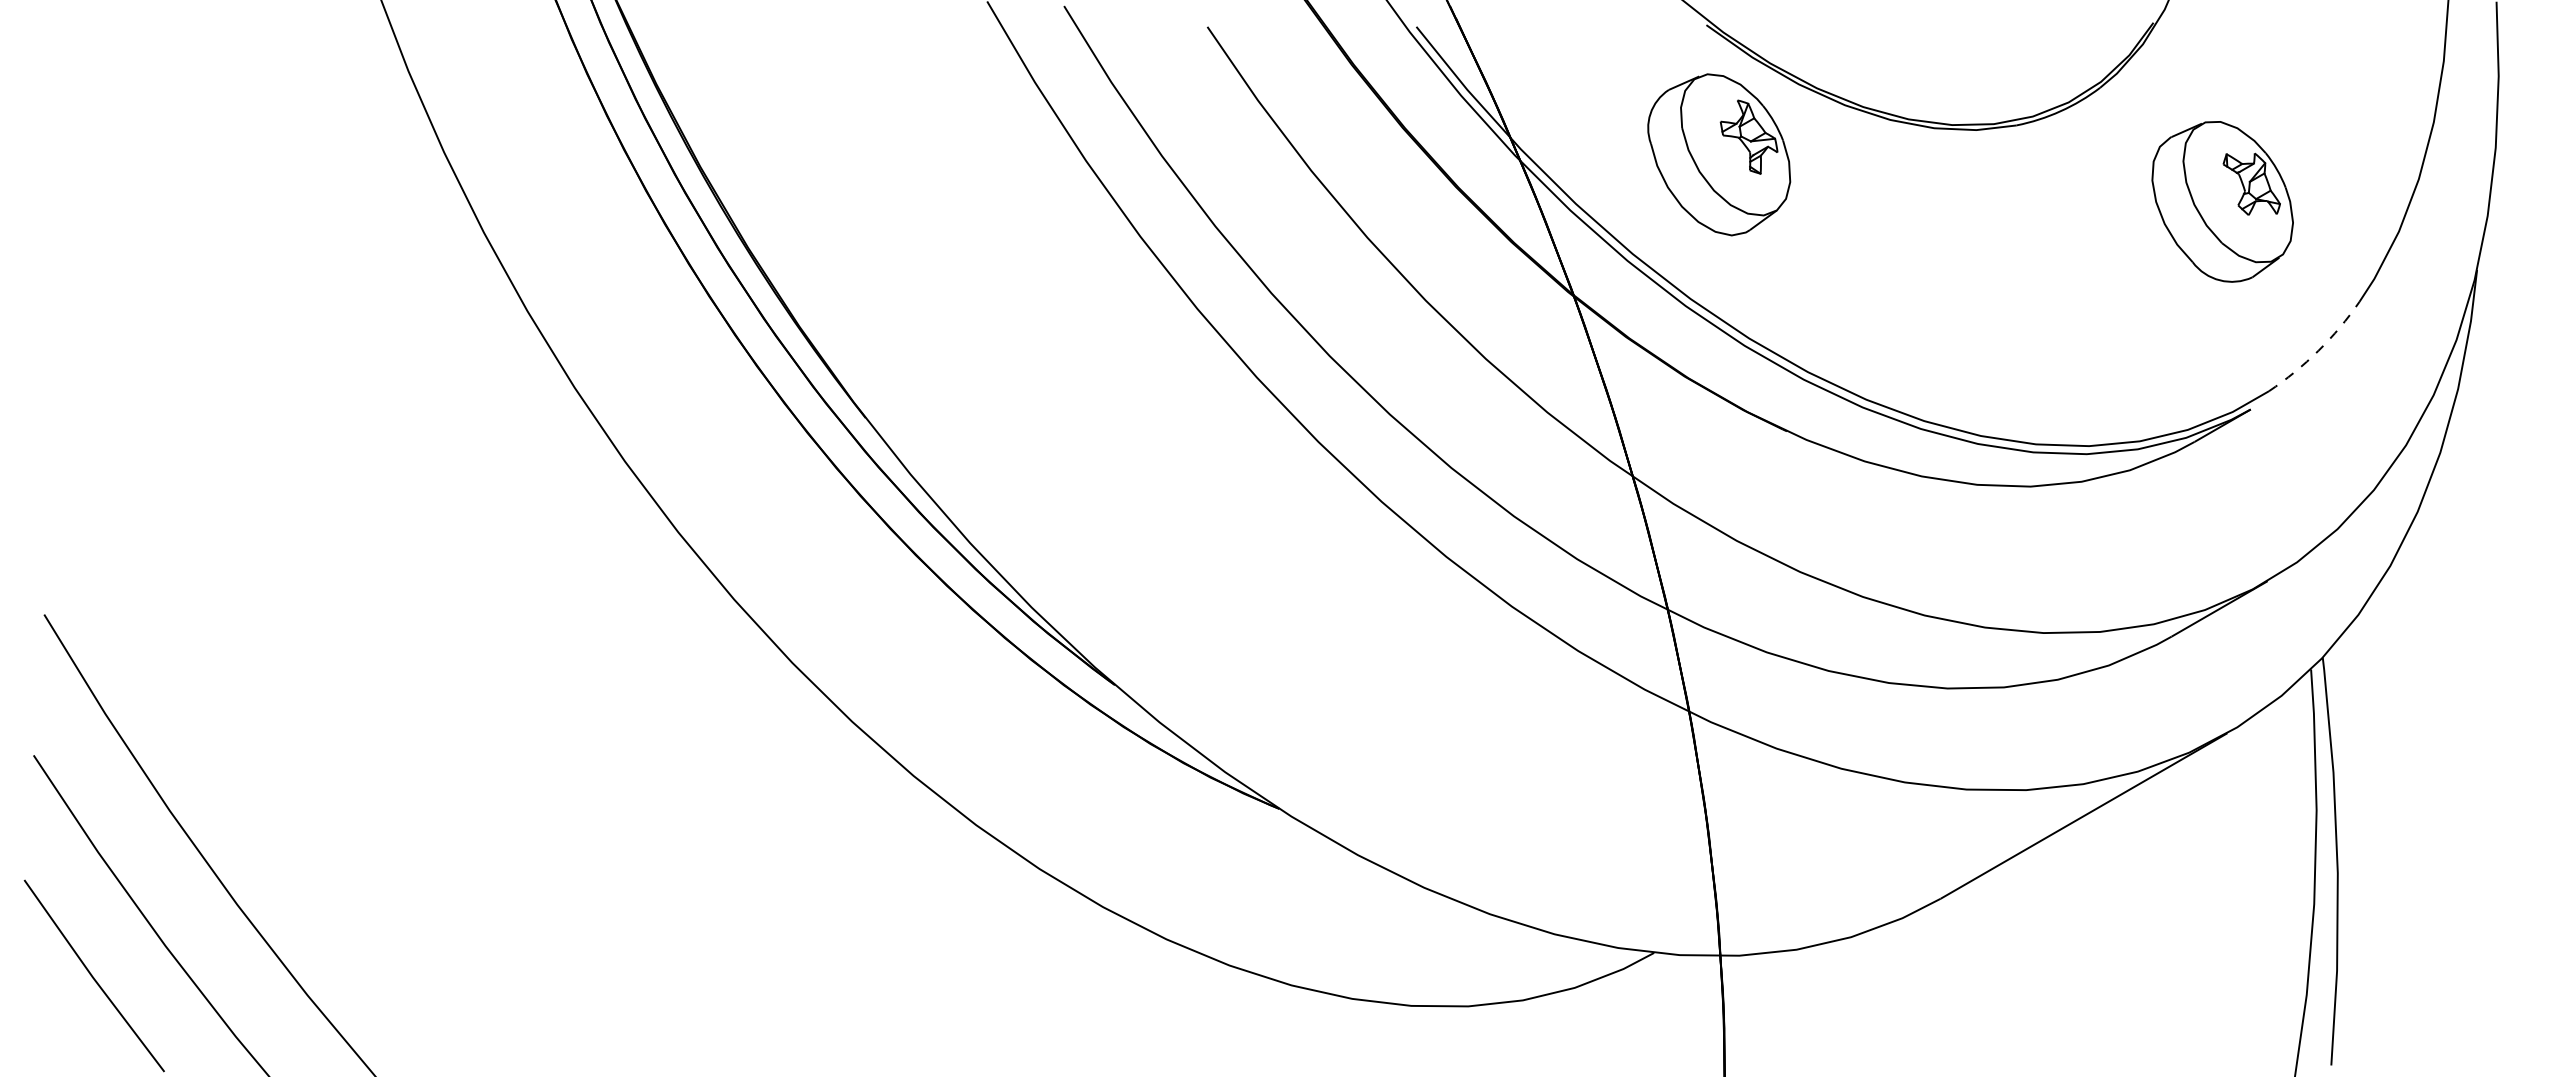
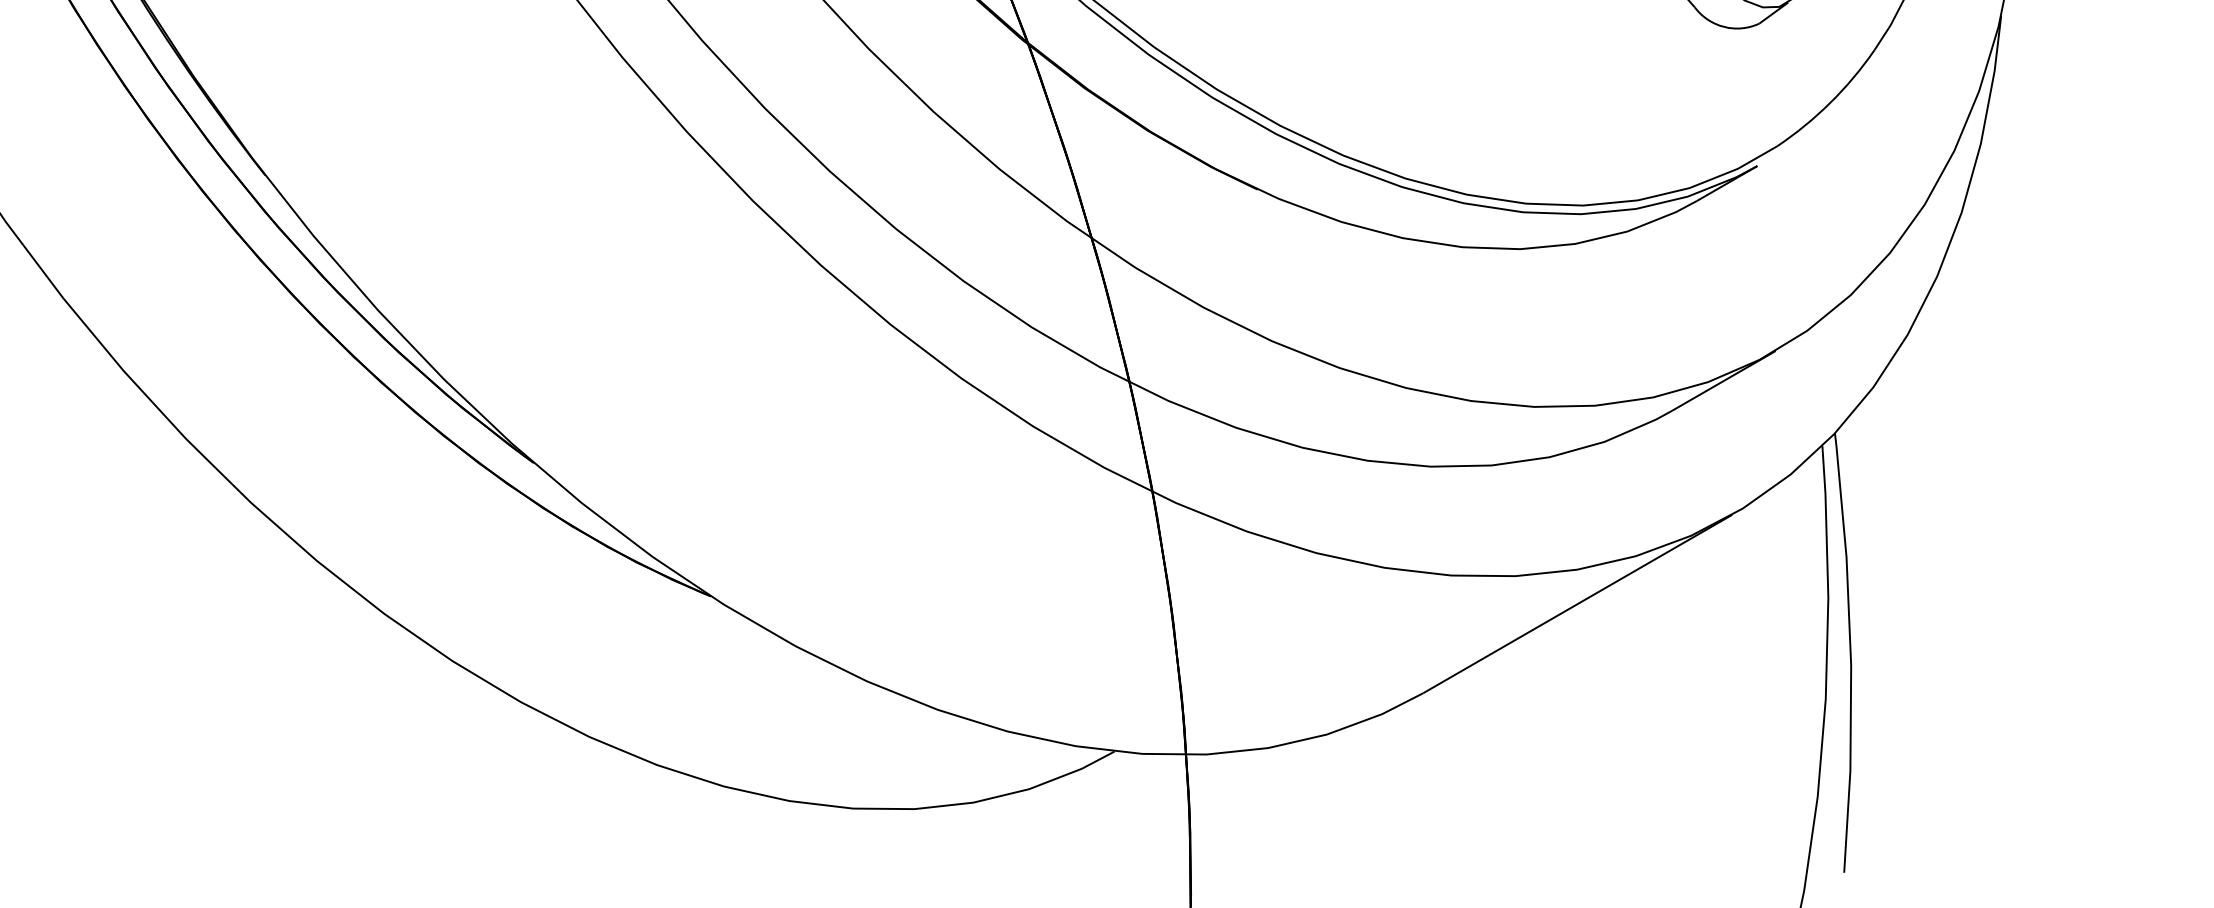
arc: (2318, 350) -> (1830, 102), dashed -> solid

